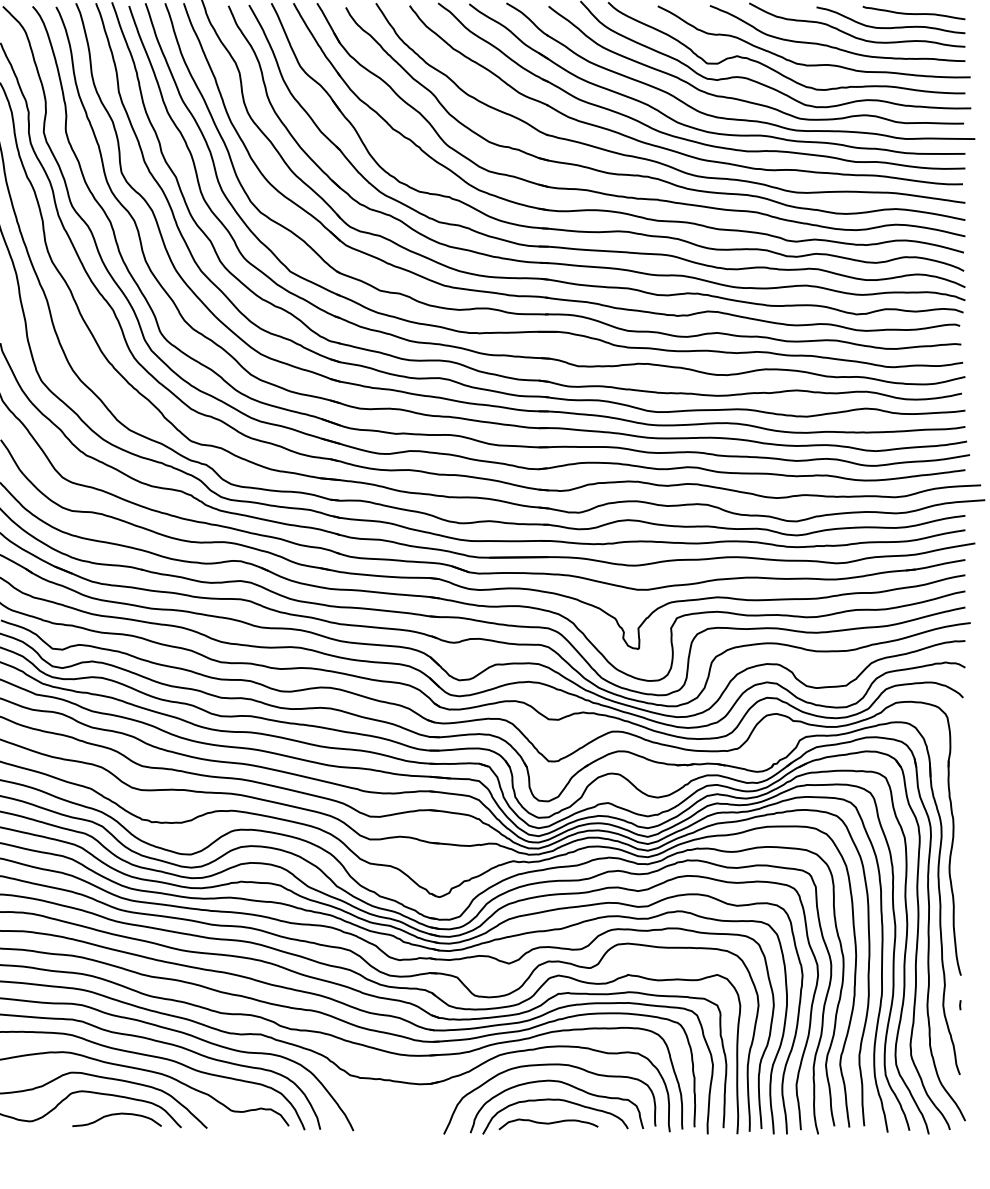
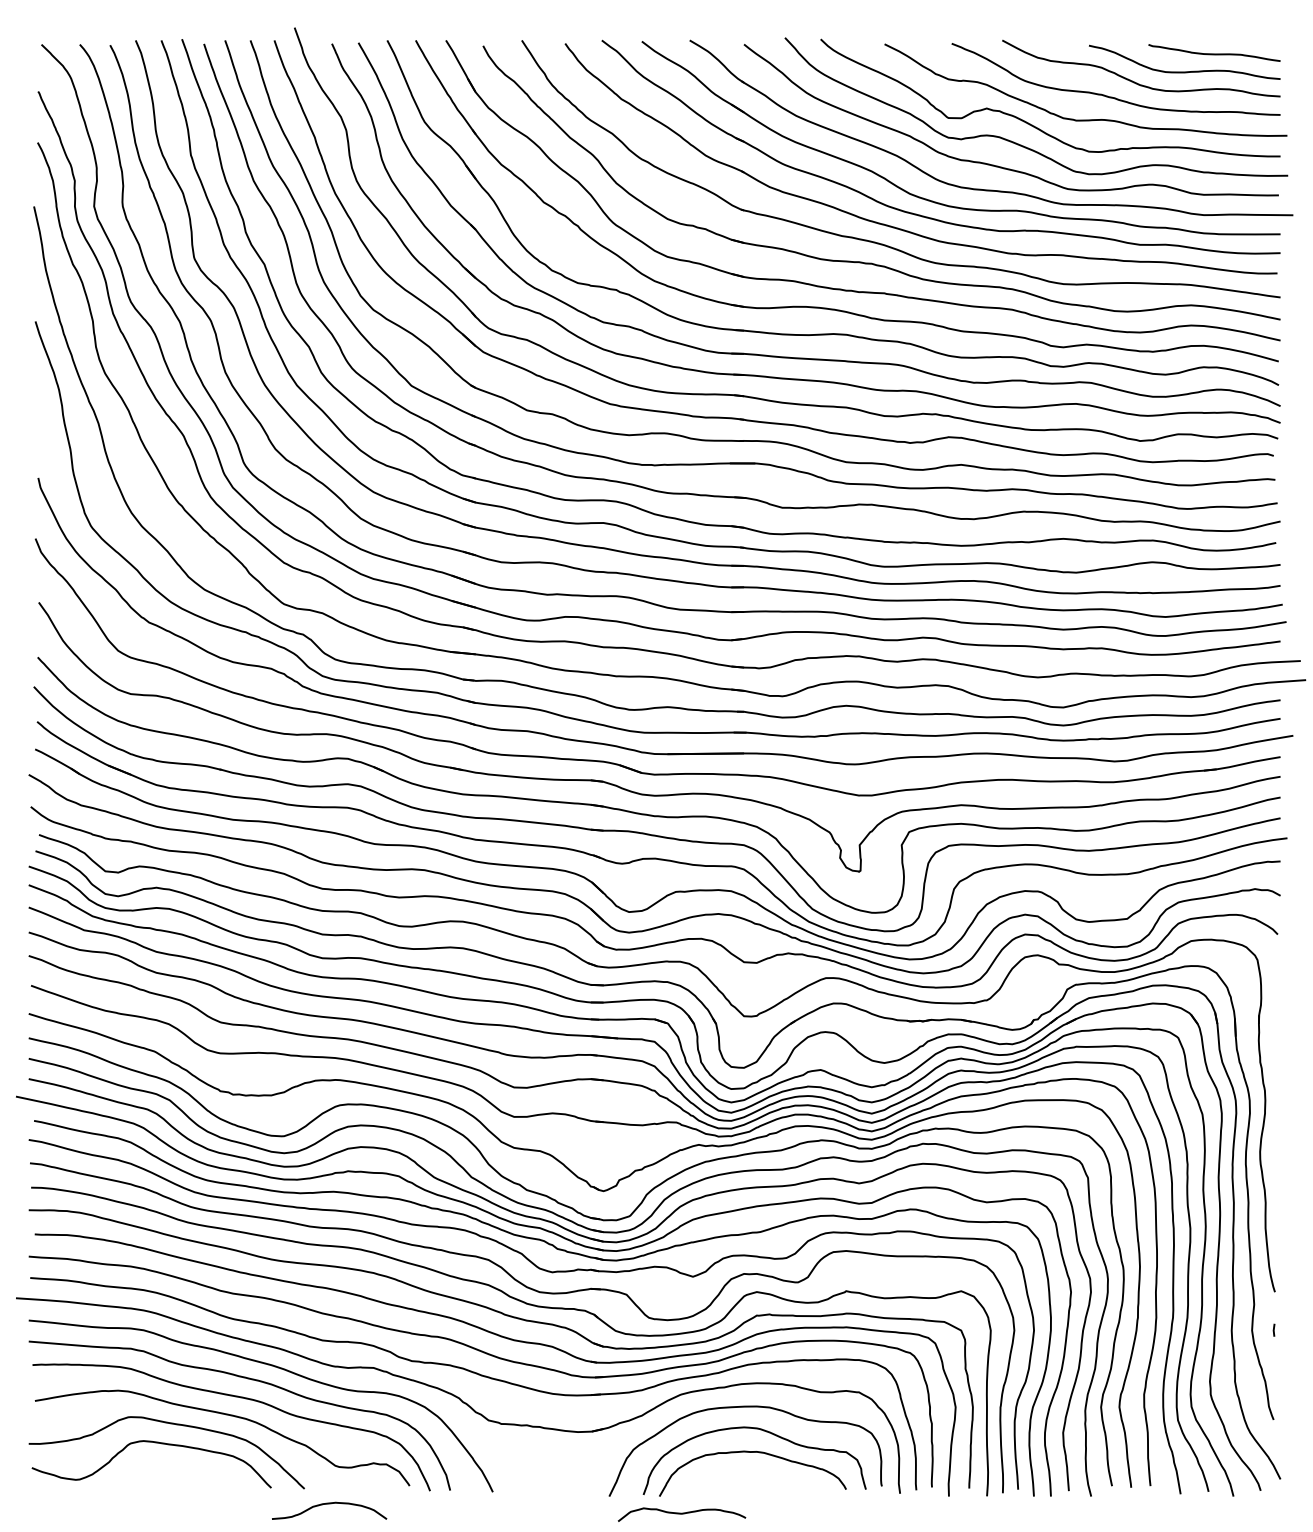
curve: (117, 1114) -> (329, 1504), moved
curve: (548, 1124) -> (682, 1514), moved

